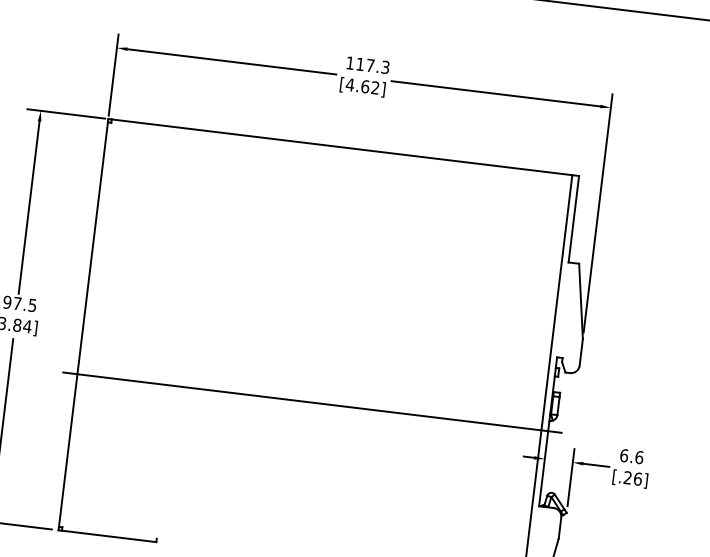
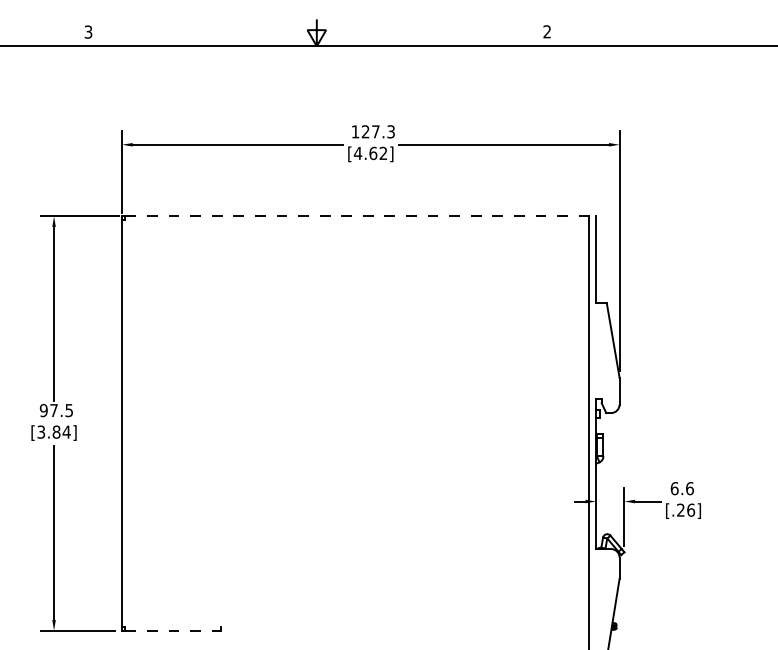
text: (360, 64) -> (365, 131), 117.3 -> 127.3
line: (346, 147) -> (361, 216), solid -> dashed
line: (312, 402) -> (358, 473), removed
line: (109, 536) -> (173, 630), solid -> dashed

